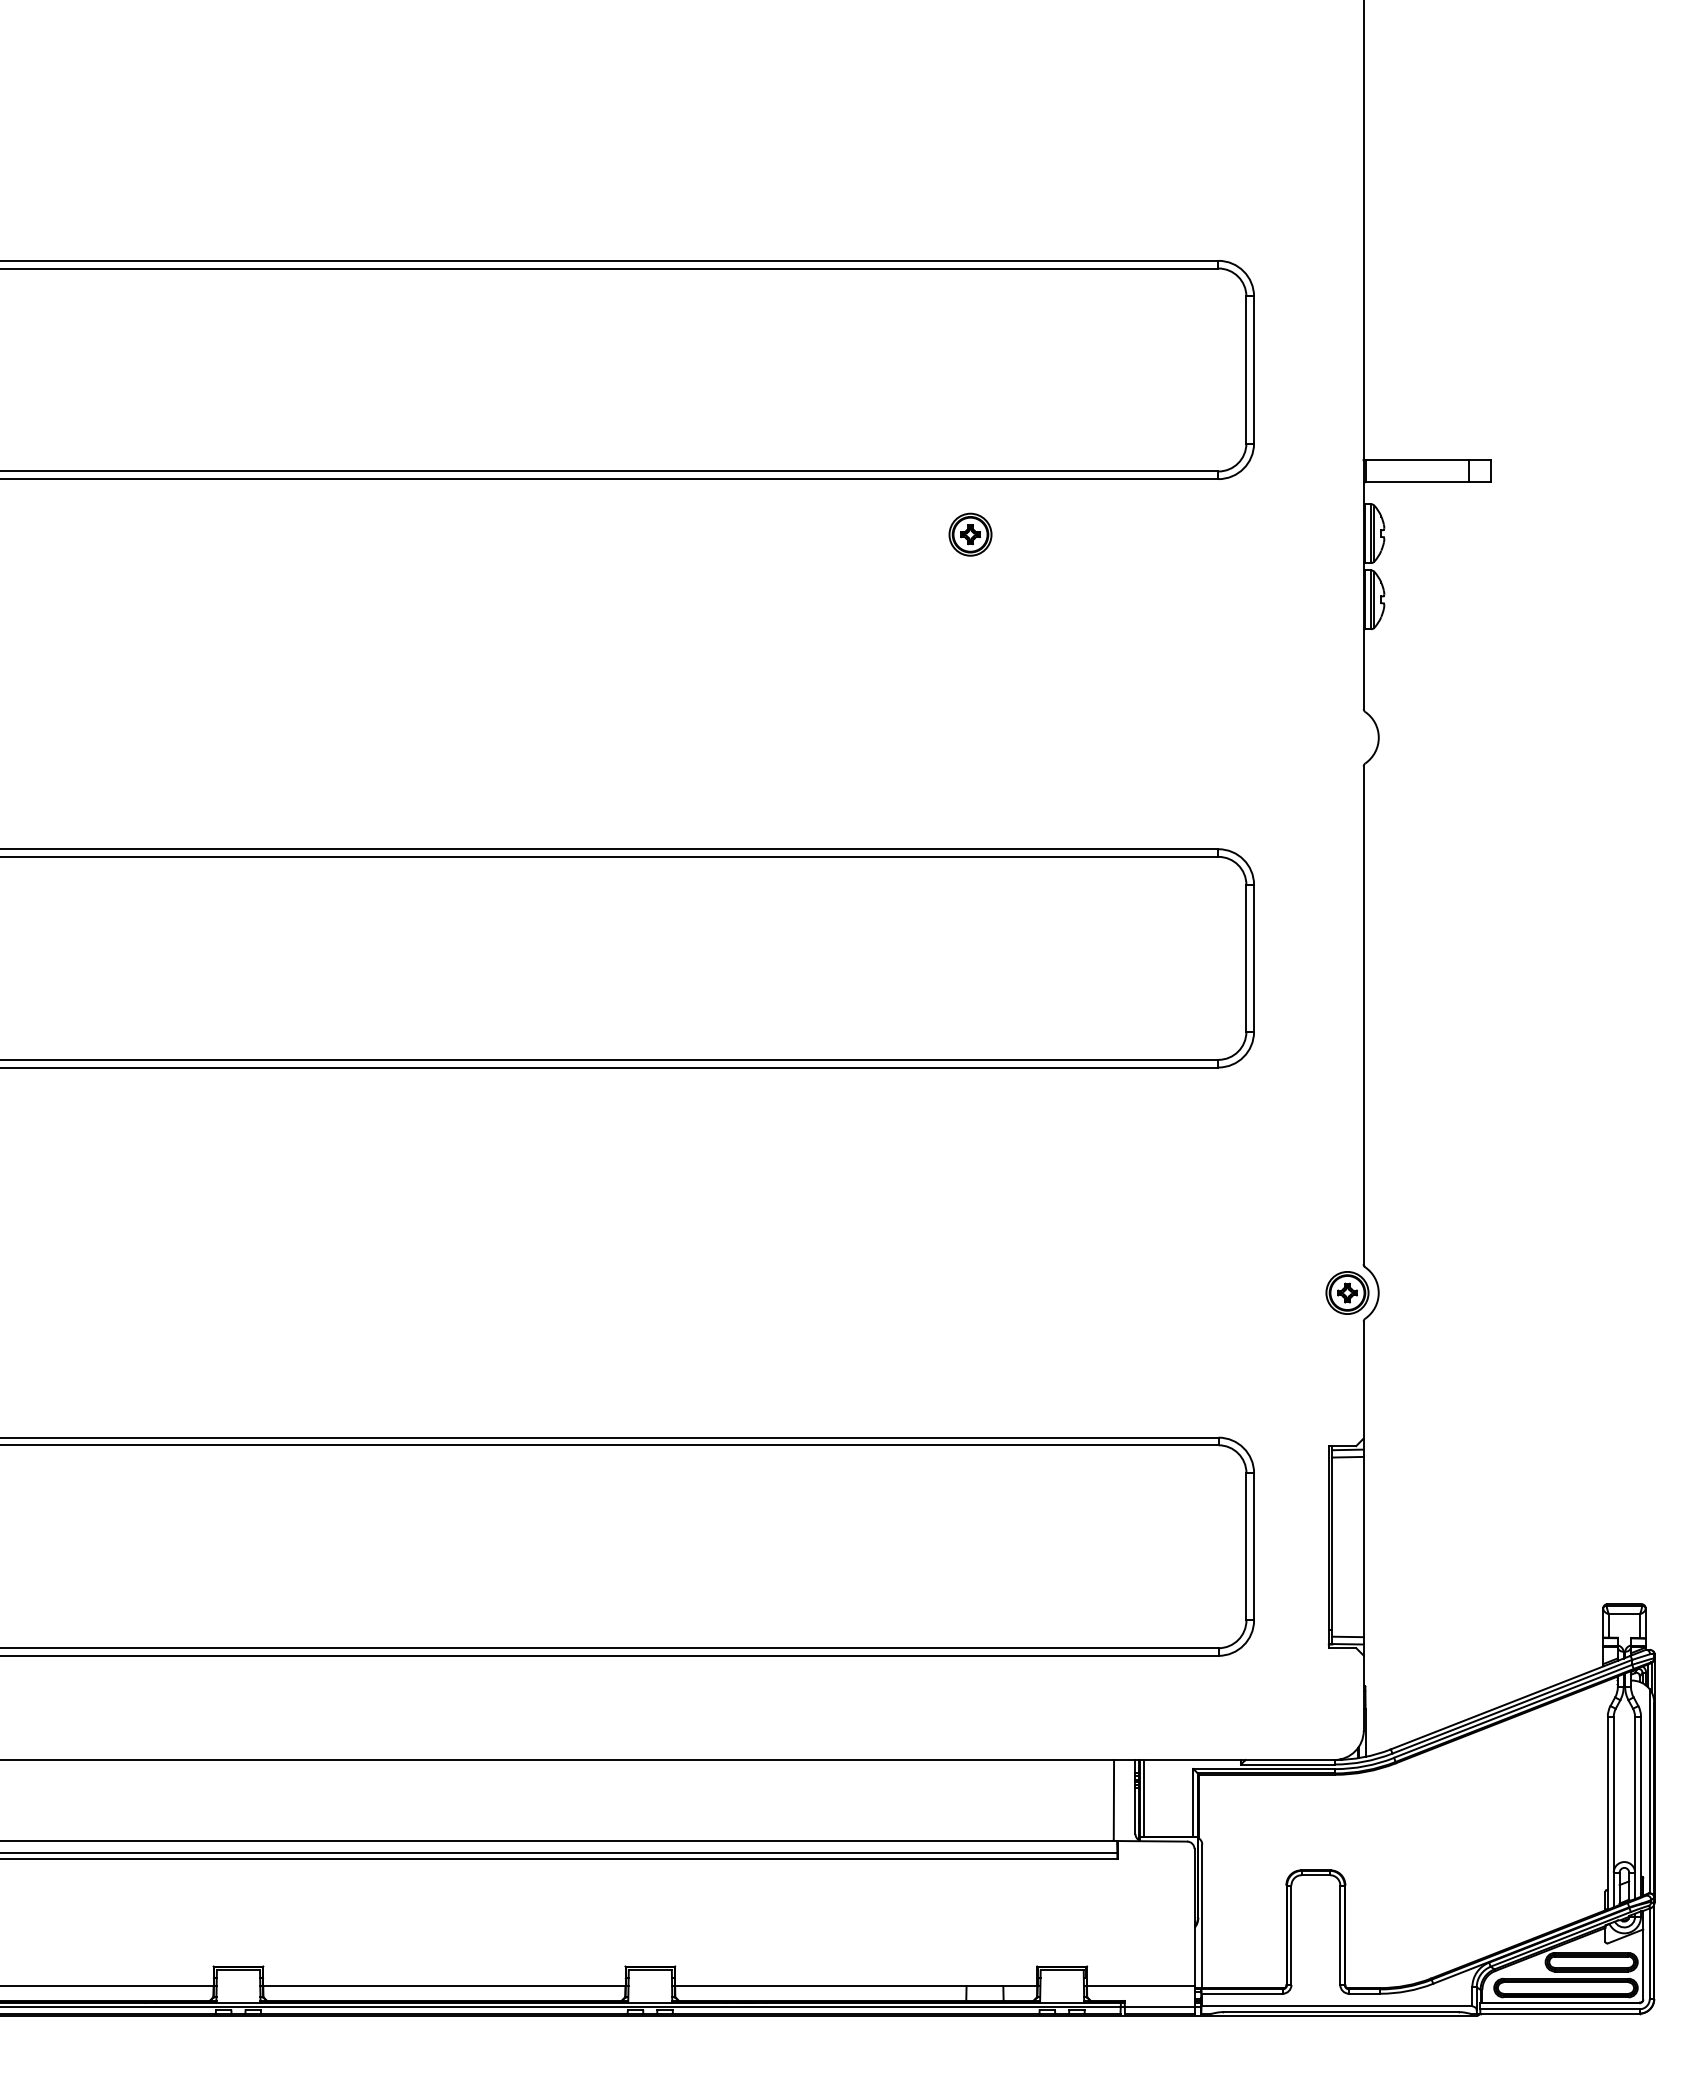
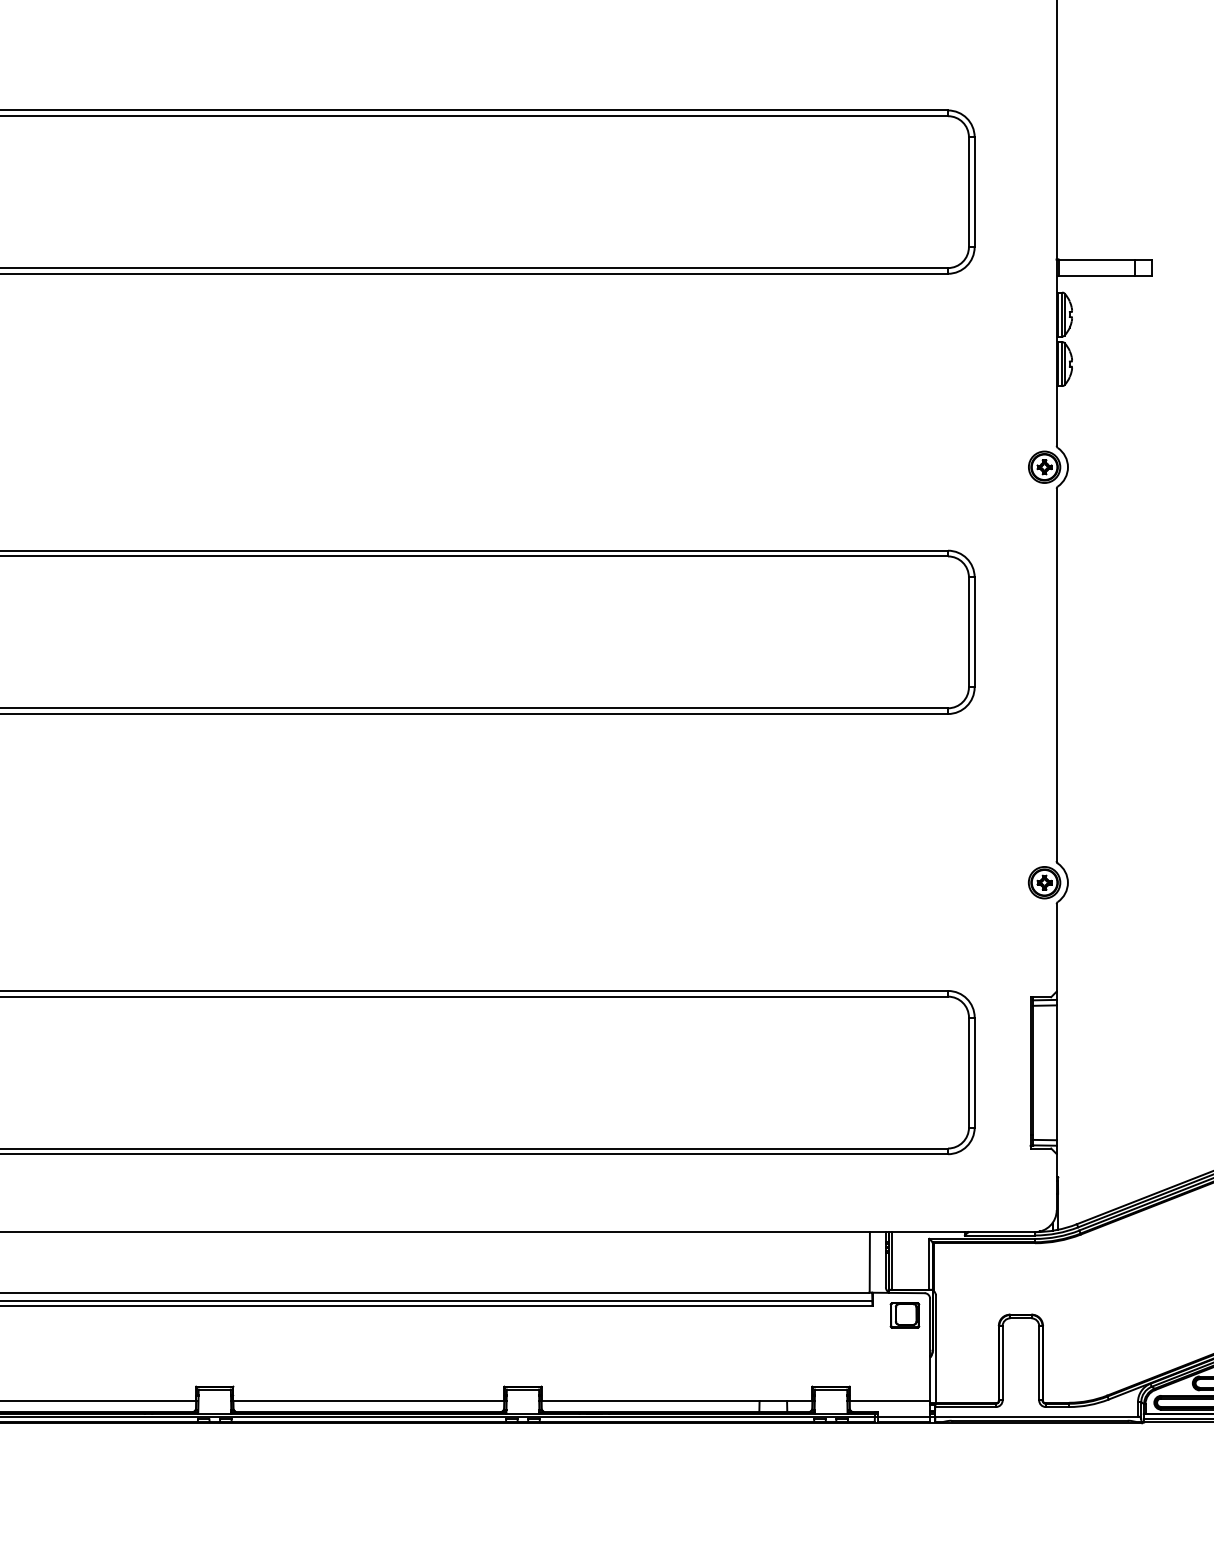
part: (970, 534) -> (1044, 467), moved
part: (1160, 1871) -> (904, 1315), added

